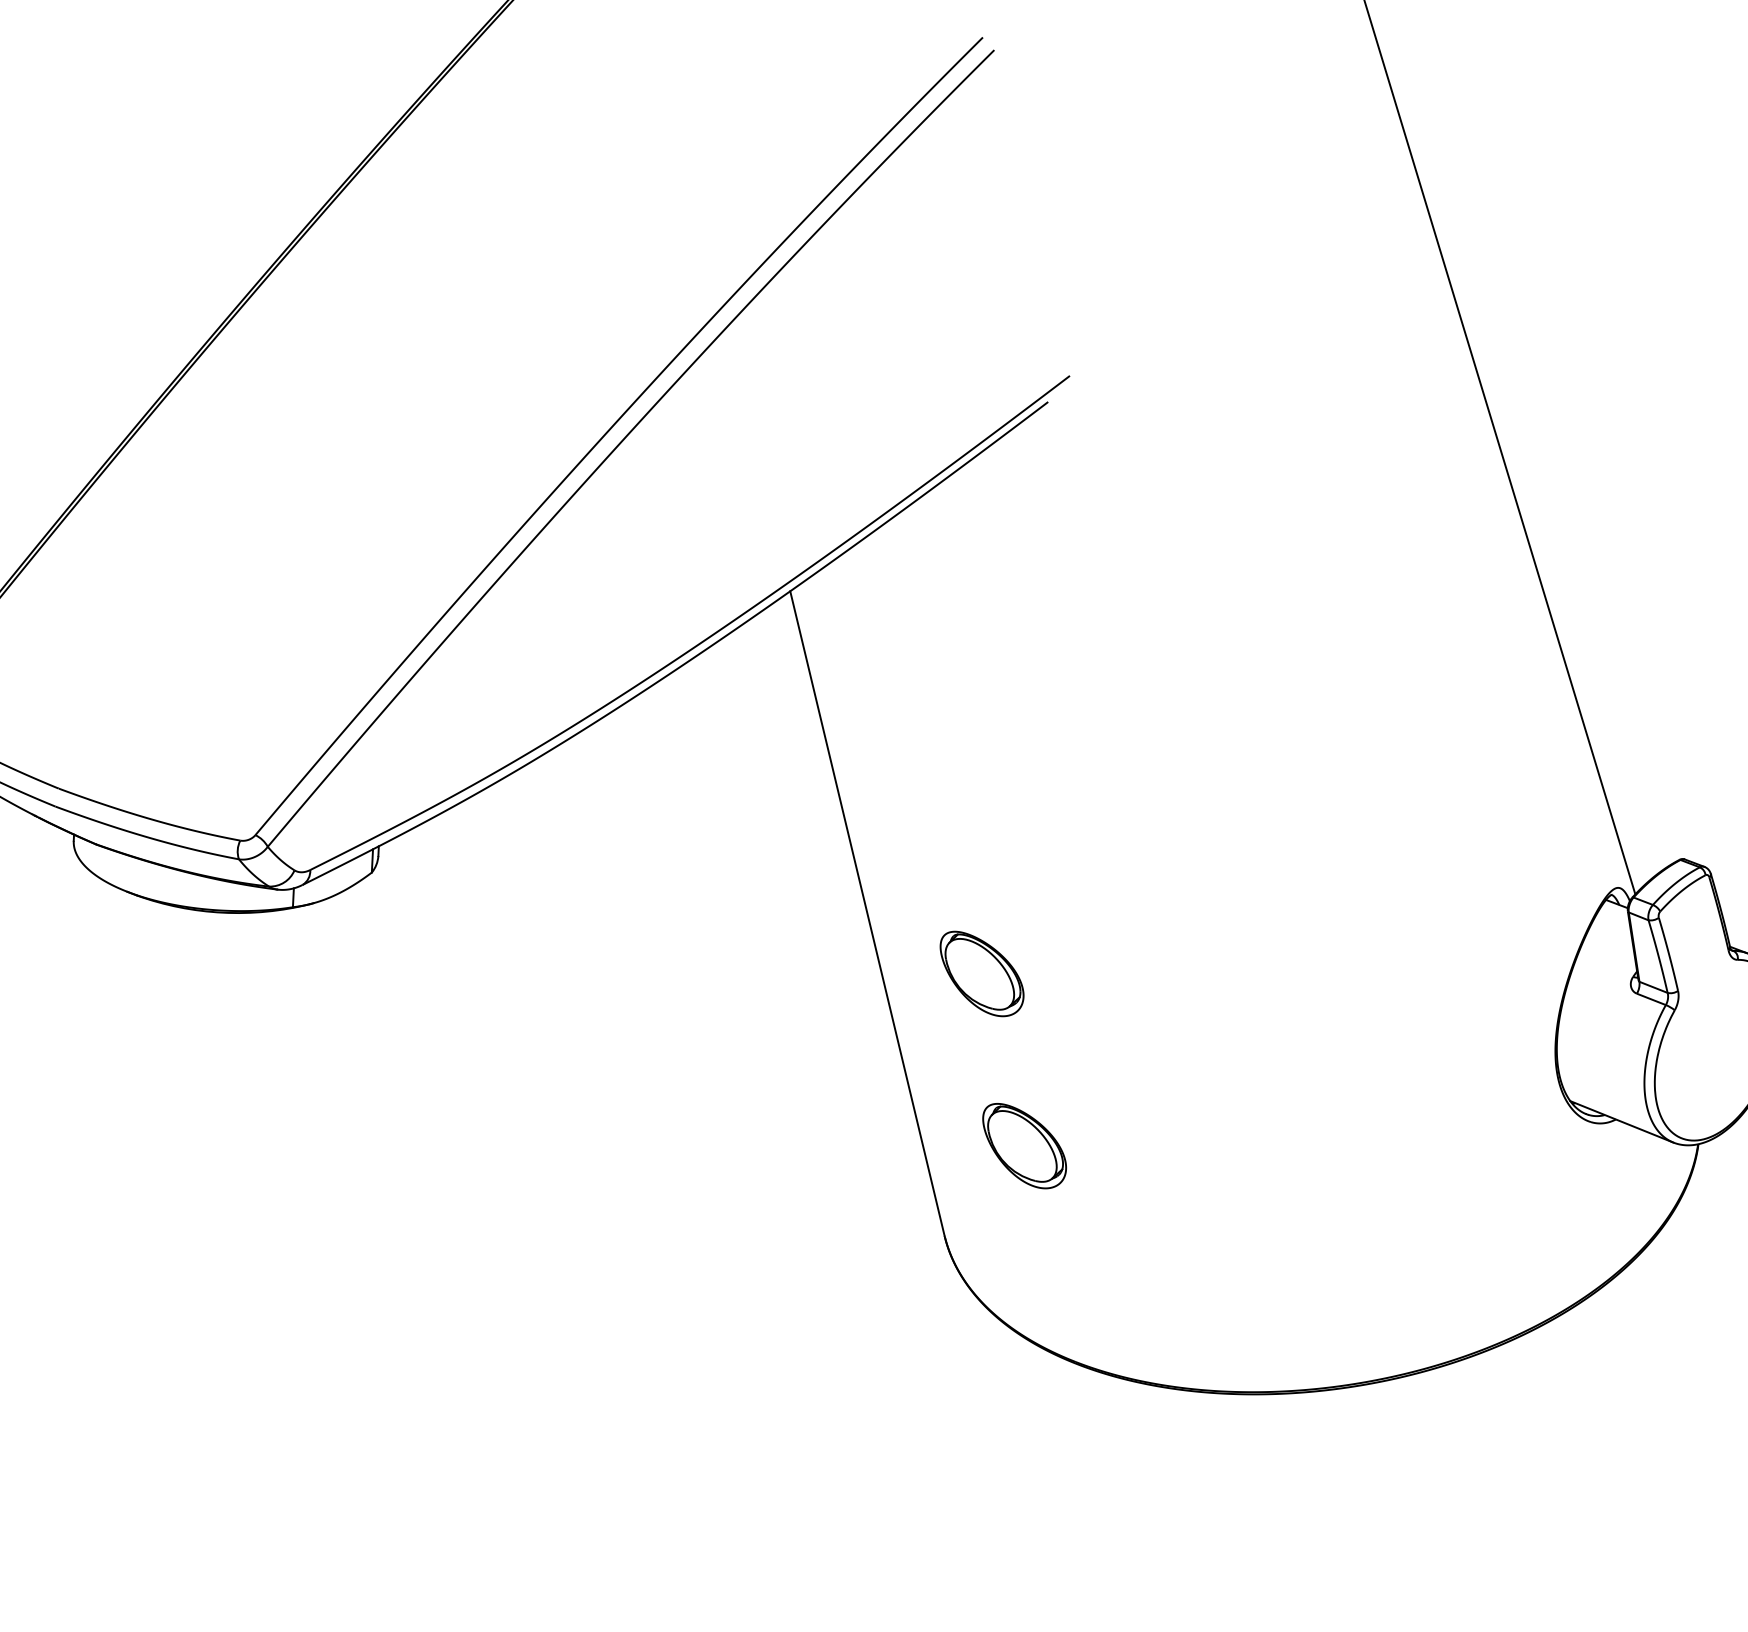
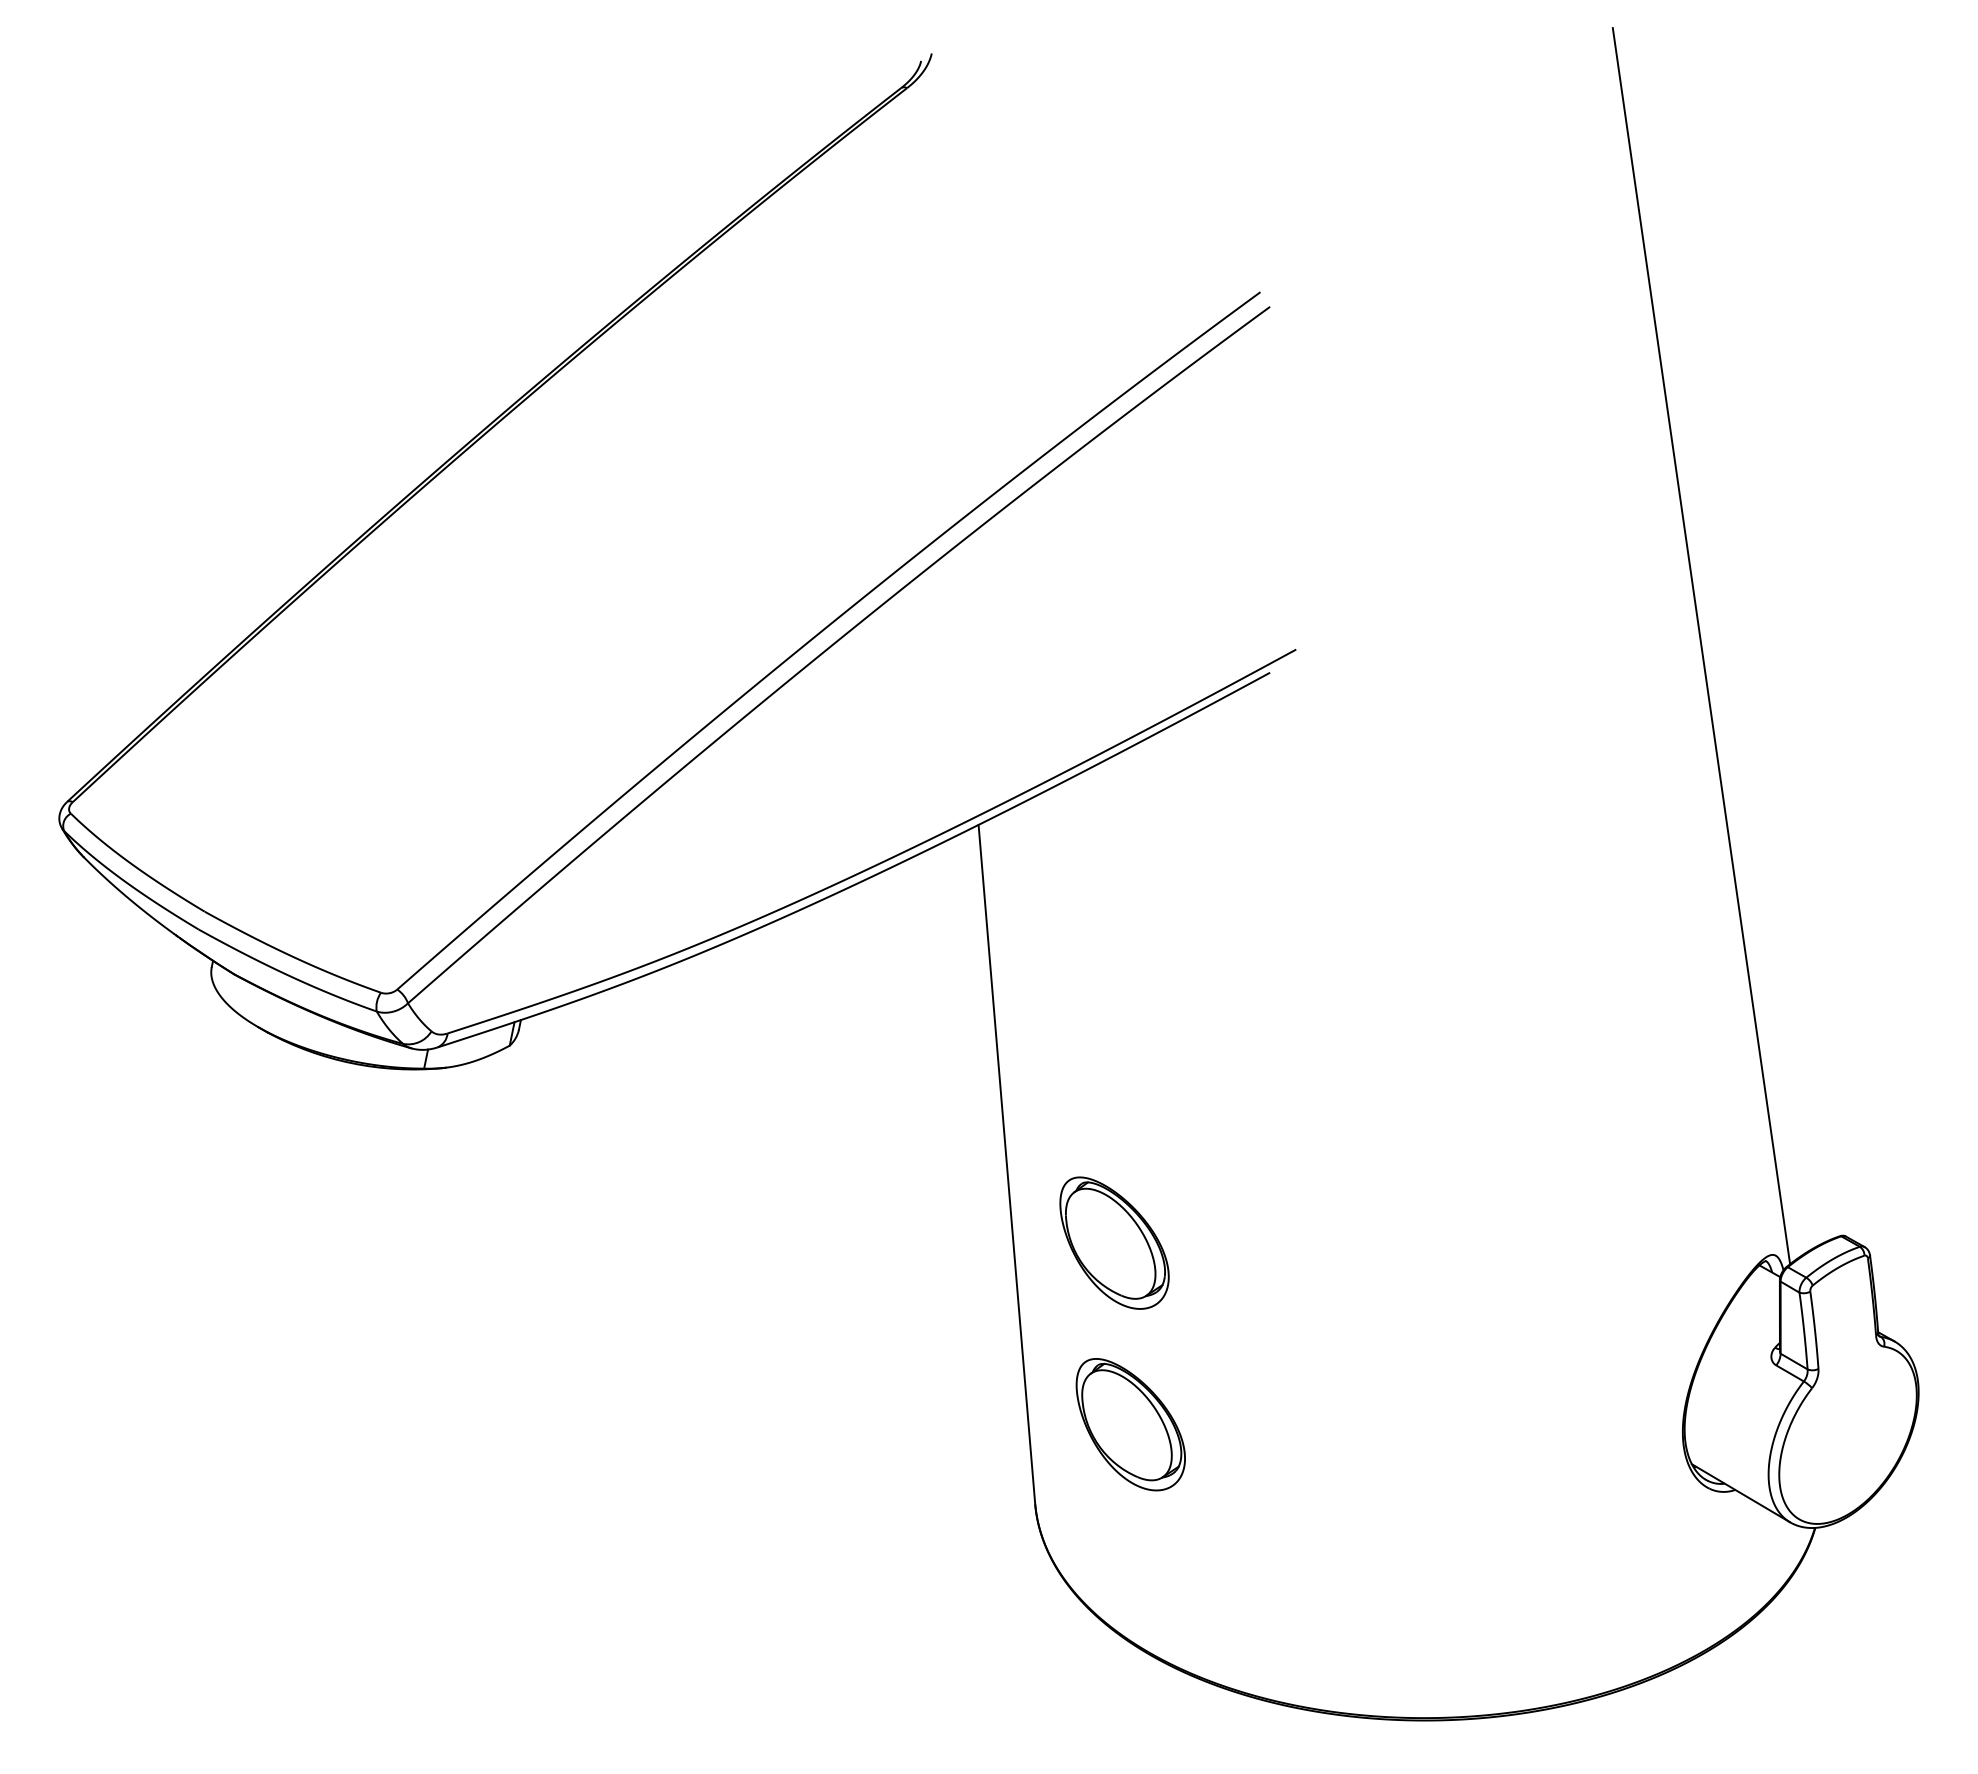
part: (981, 973) -> (1113, 1242), size x1.4
part: (1024, 1145) -> (1130, 1424), size x1.4

